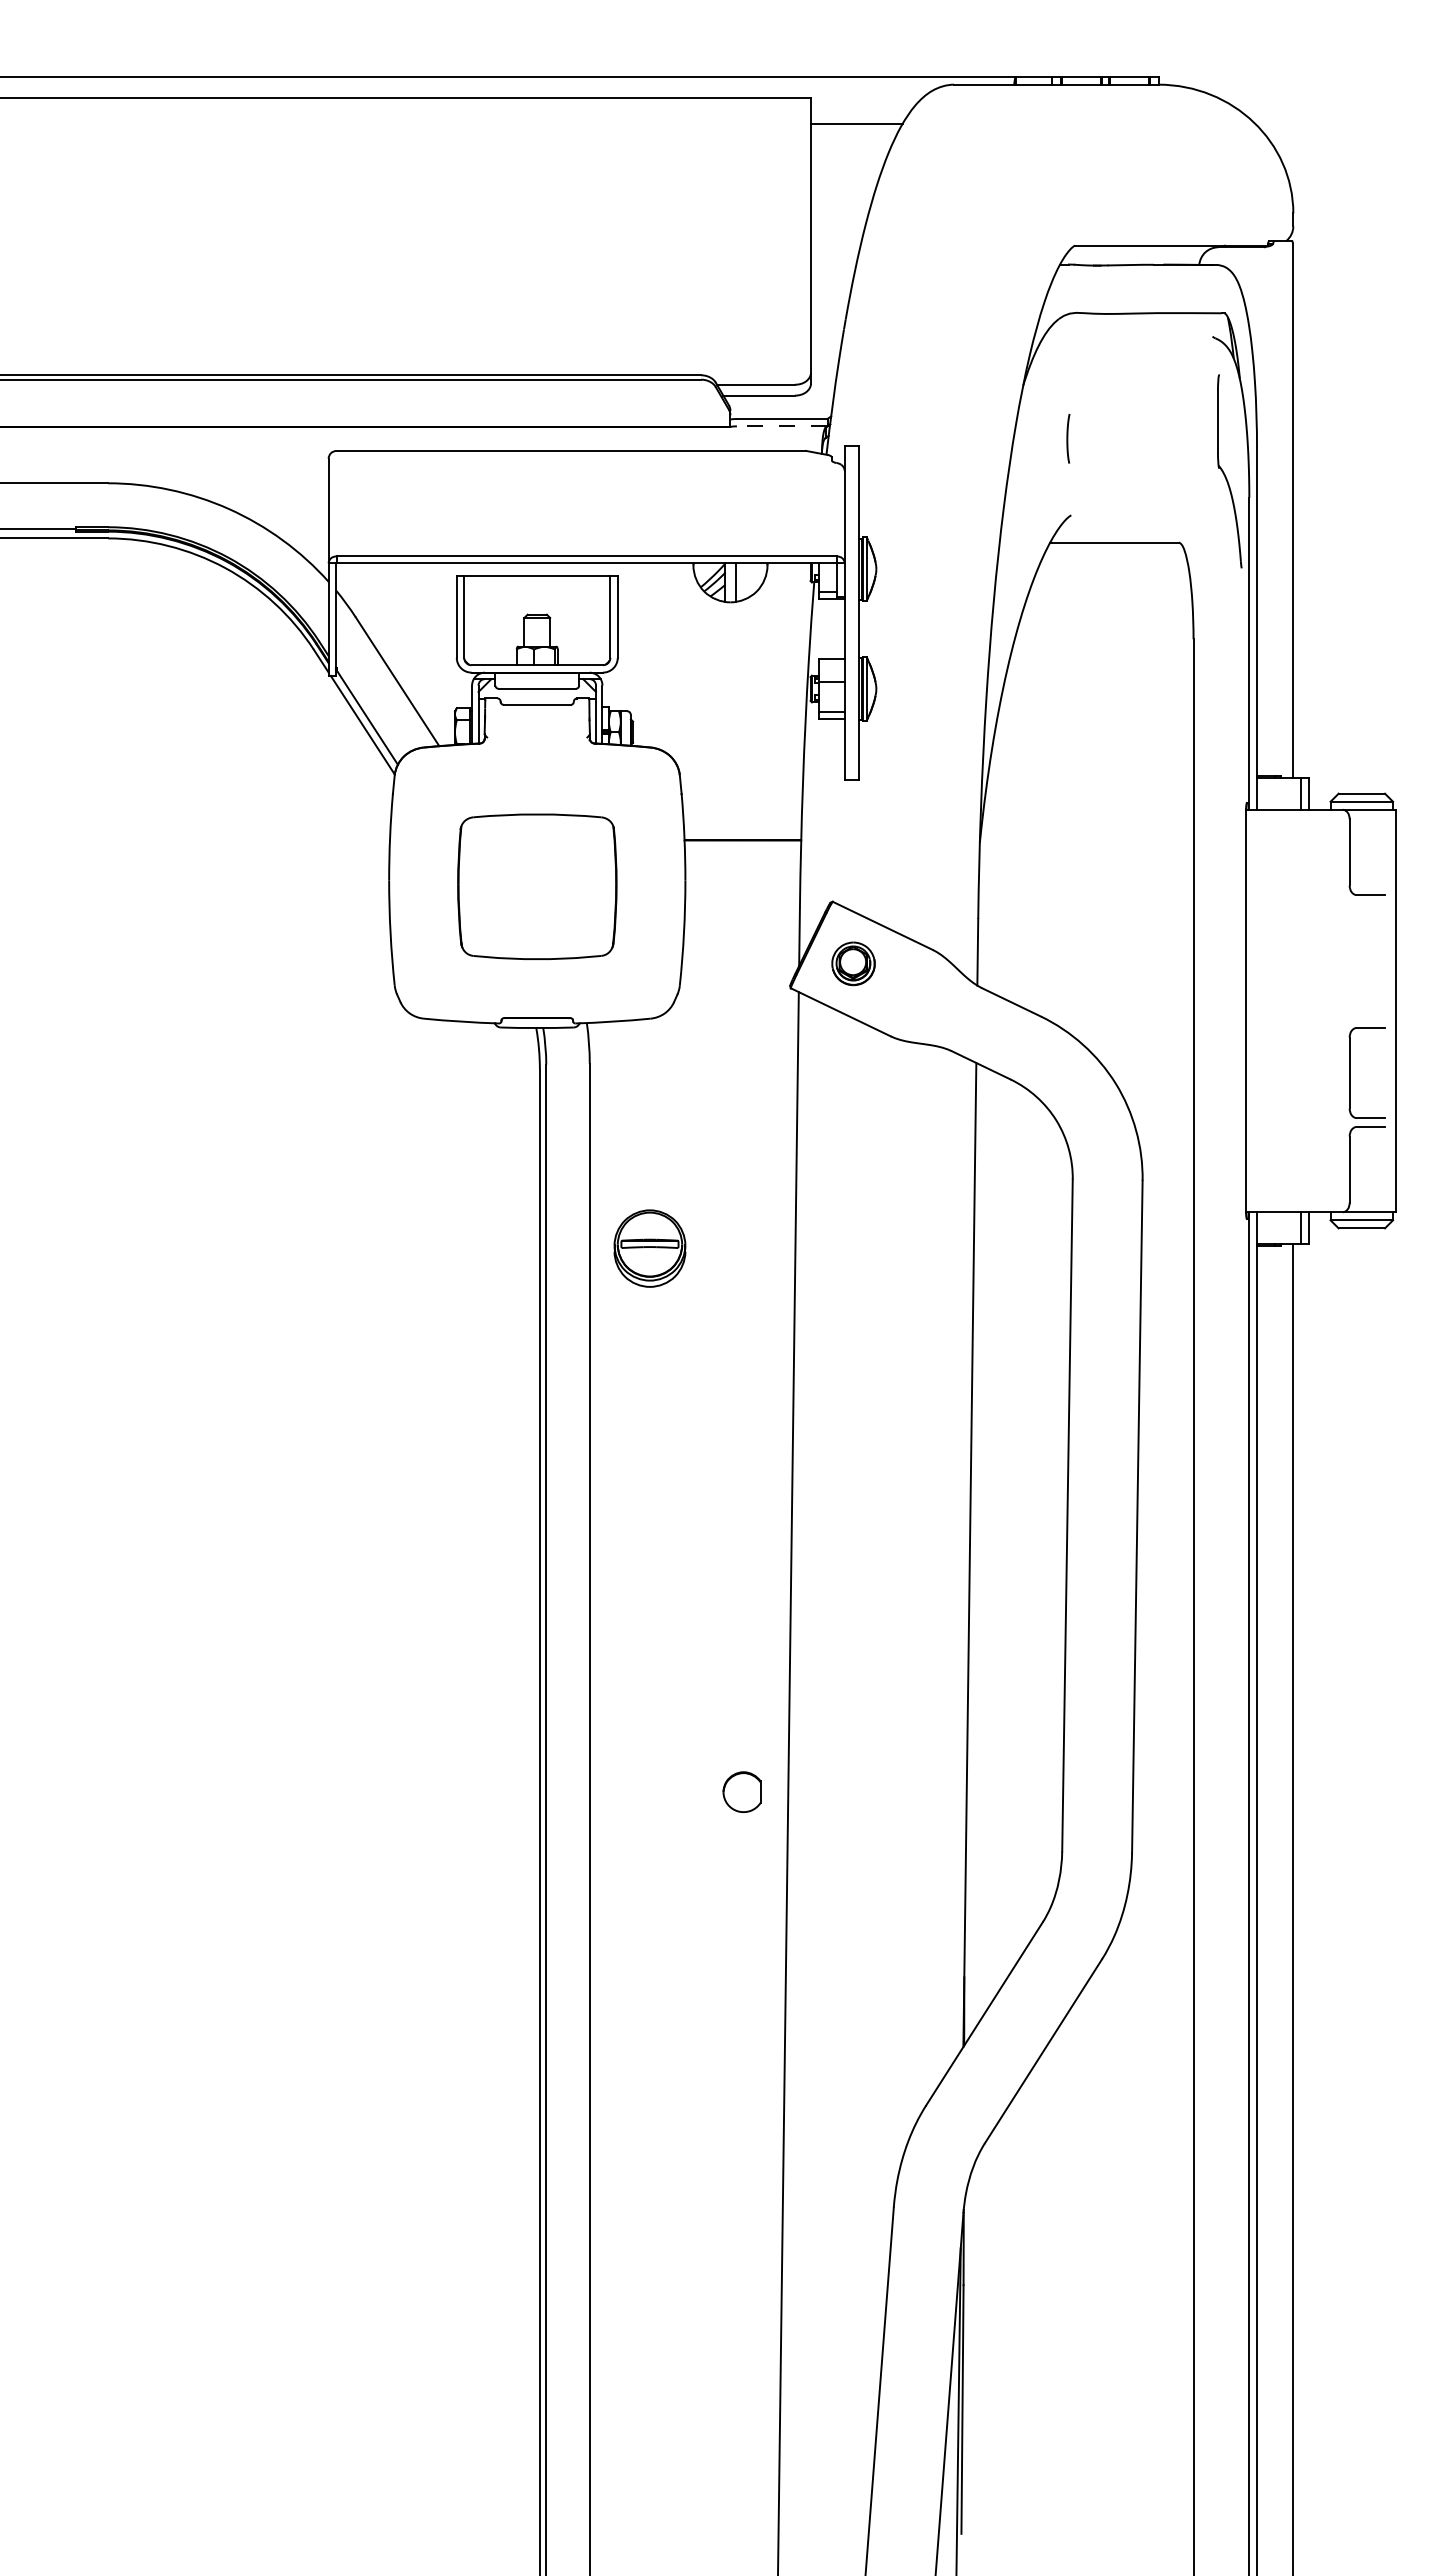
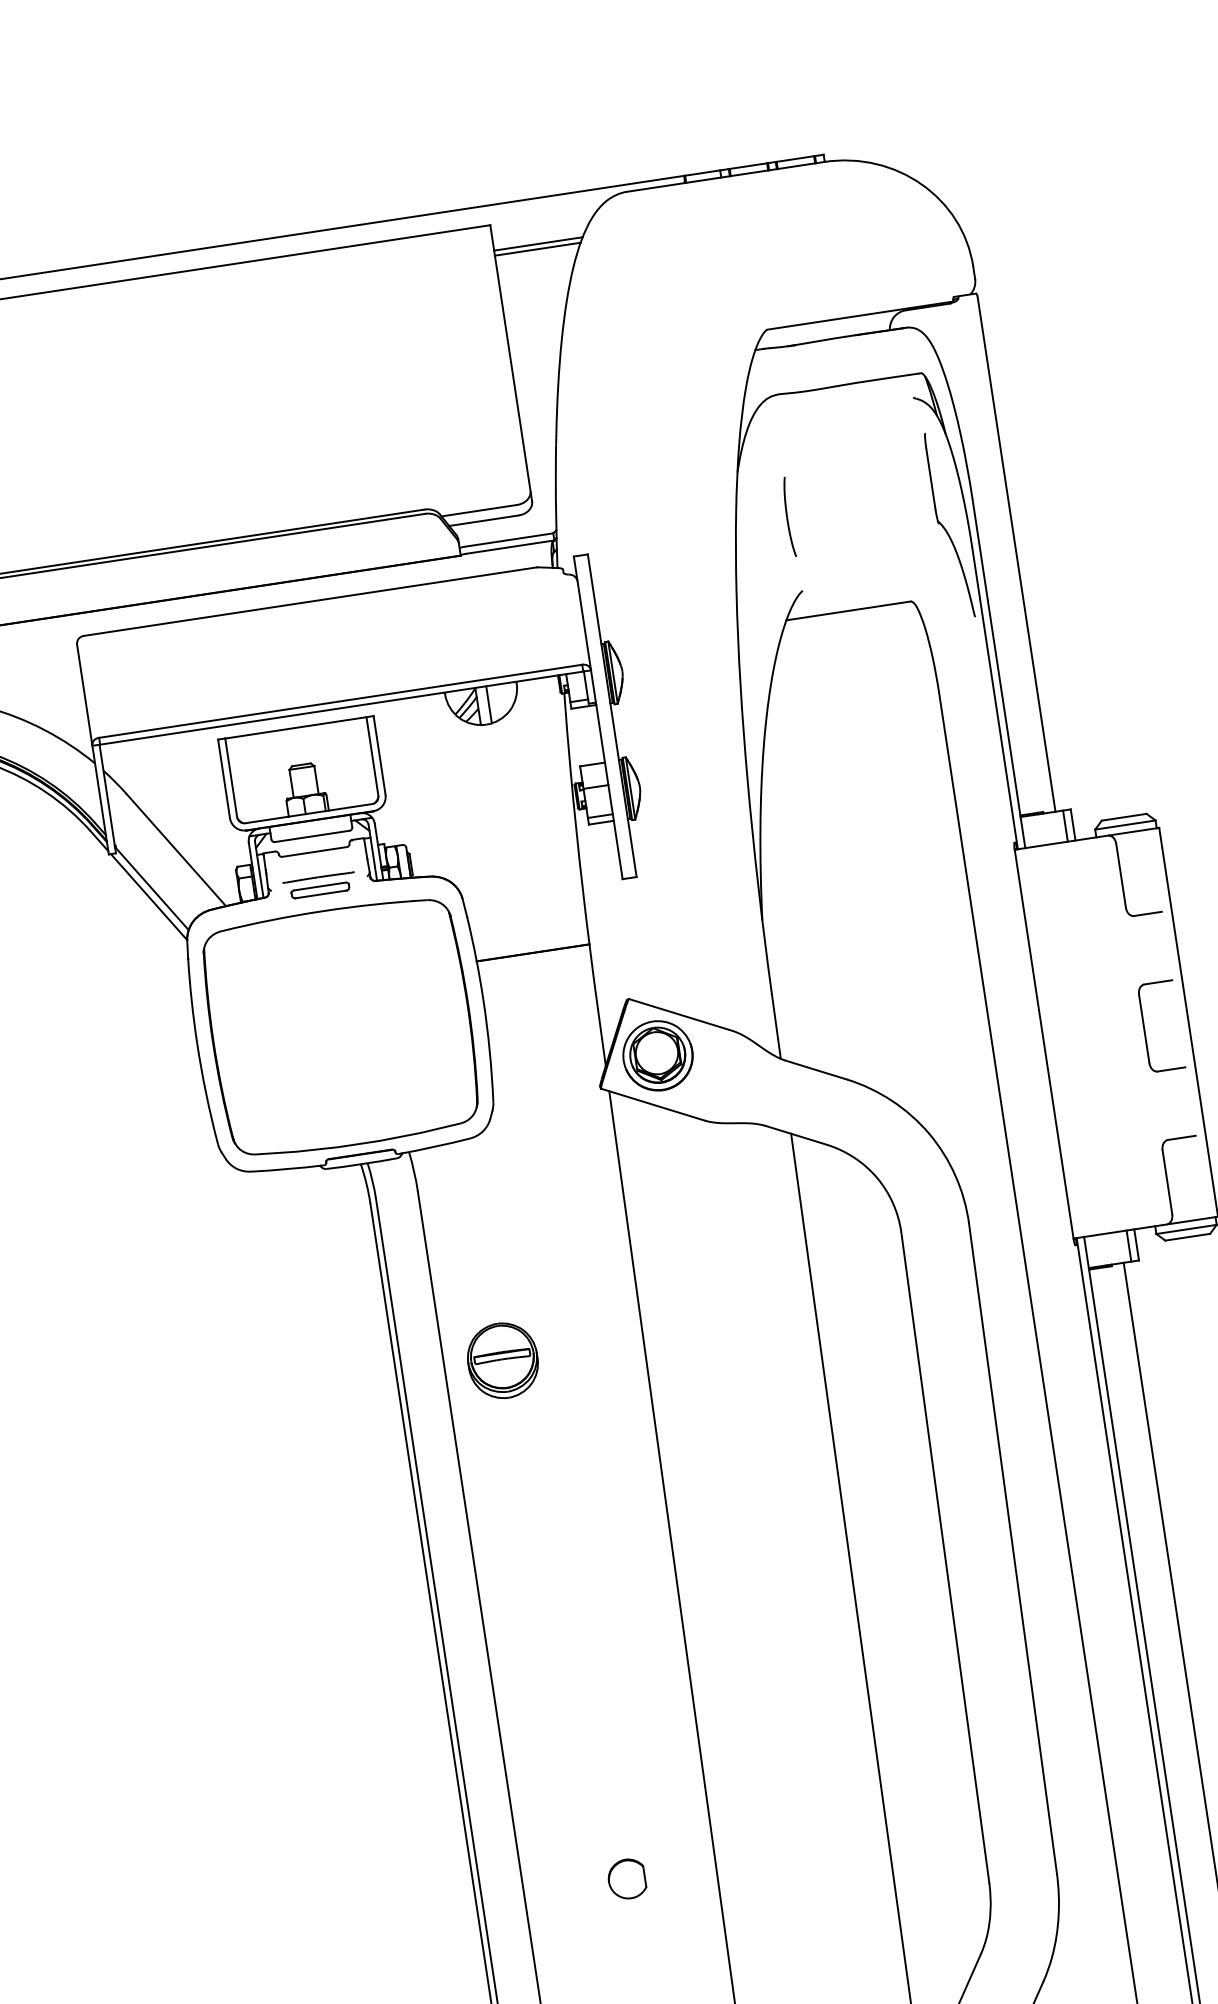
line: (854, 129) -> (537, 249), added
line: (781, 426) -> (509, 547), dashed -> solid
part: (1068, 438) -> (788, 516), size x1.67
part: (536, 739) -> (318, 885), added
part: (537, 886) -> (341, 1027), size x1.67
part: (853, 963) -> (657, 1055), size x1.67
part: (1350, 1072) -> (1144, 1028), moved
part: (741, 1791) -> (626, 1878), moved

